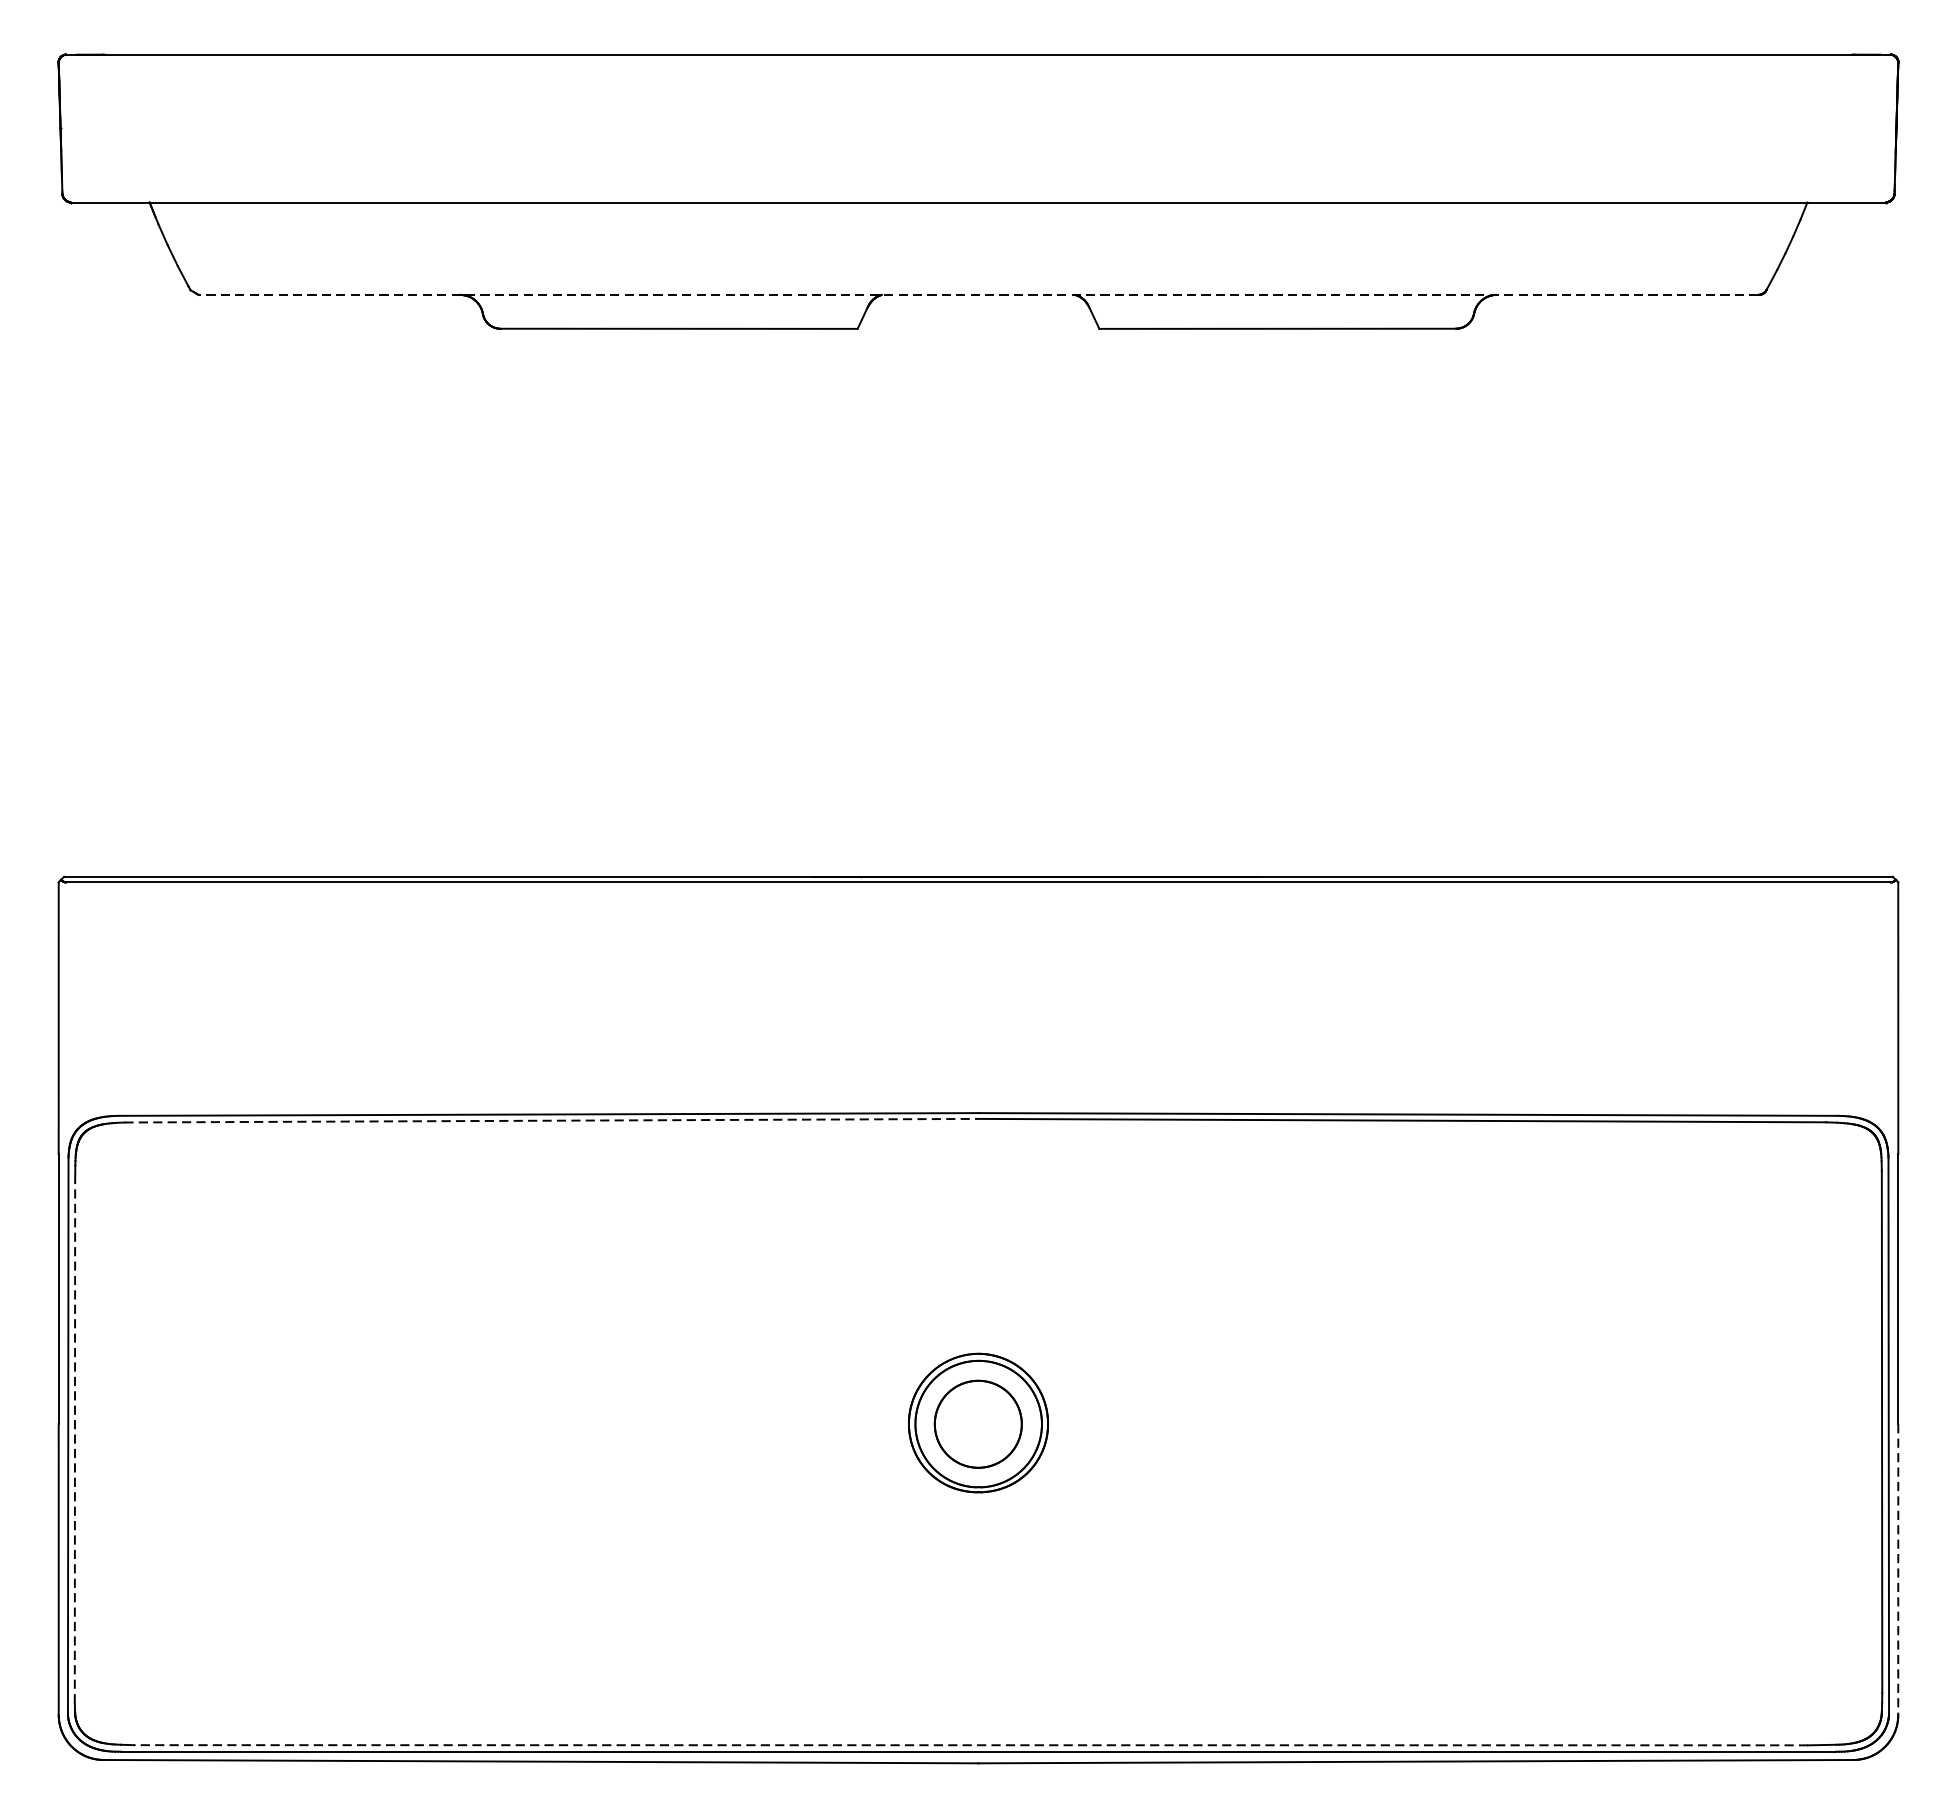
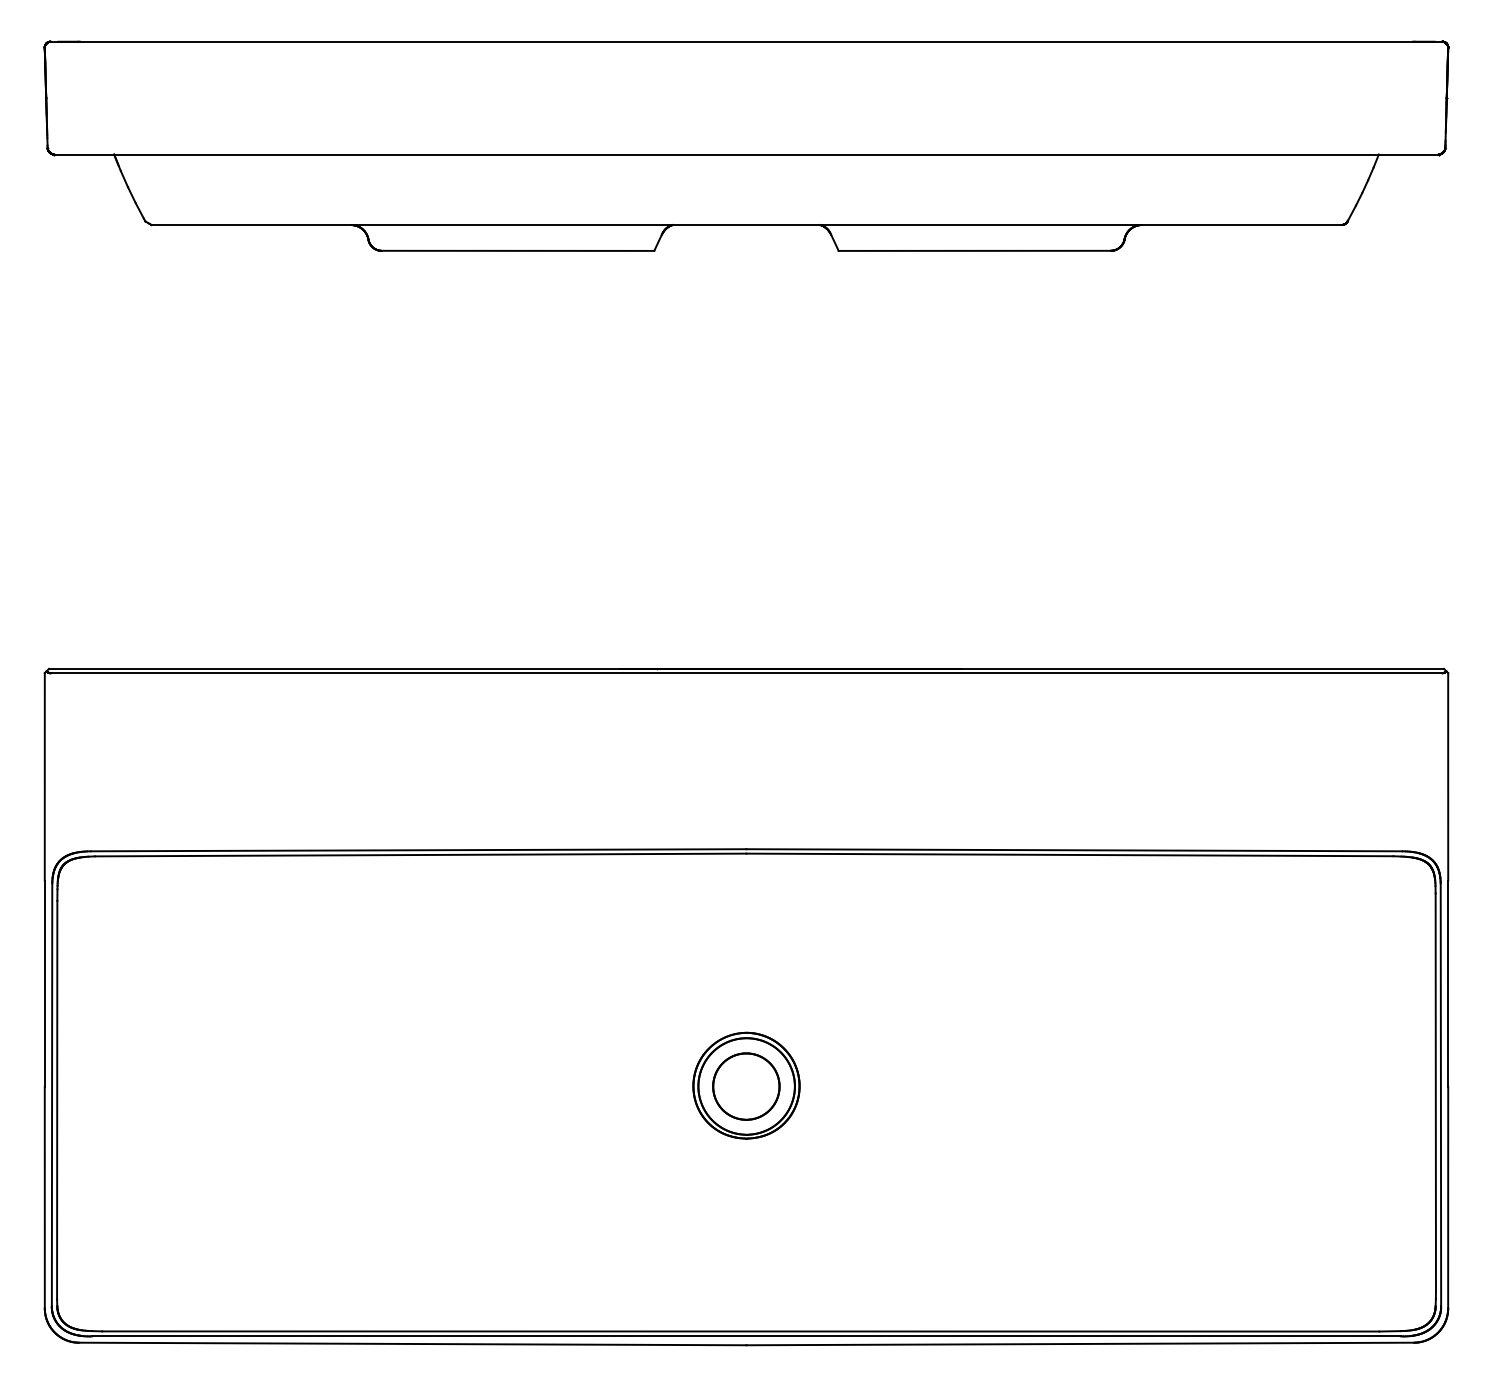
line: (978, 295) -> (746, 225), dashed -> solid
line: (551, 1121) -> (420, 855), dashed -> solid
line: (75, 1441) -> (57, 1099), dashed -> solid
line: (1898, 1569) -> (1448, 1197), dashed -> solid
line: (970, 1745) -> (740, 1331), dashed -> solid

